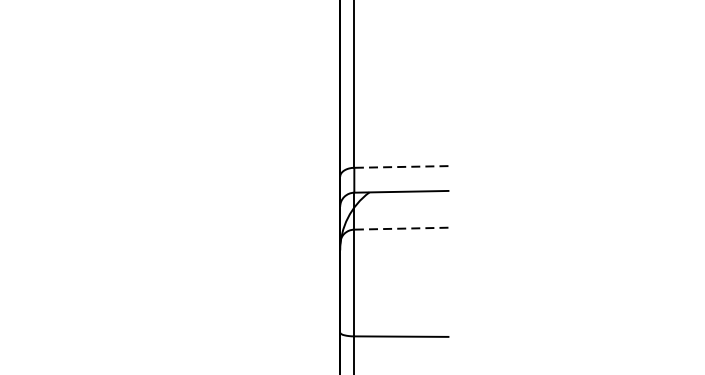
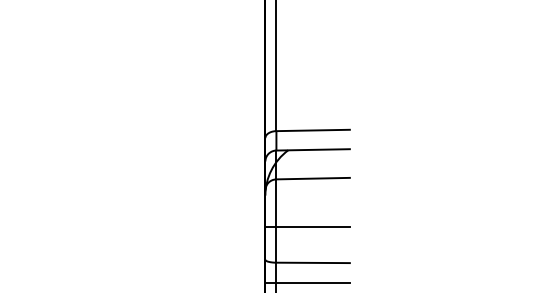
line: (401, 166) -> (313, 130), dashed -> solid
line: (401, 228) -> (313, 178), dashed -> solid
line: (394, 290) -> (307, 226), added
line: (394, 361) -> (307, 282), added

